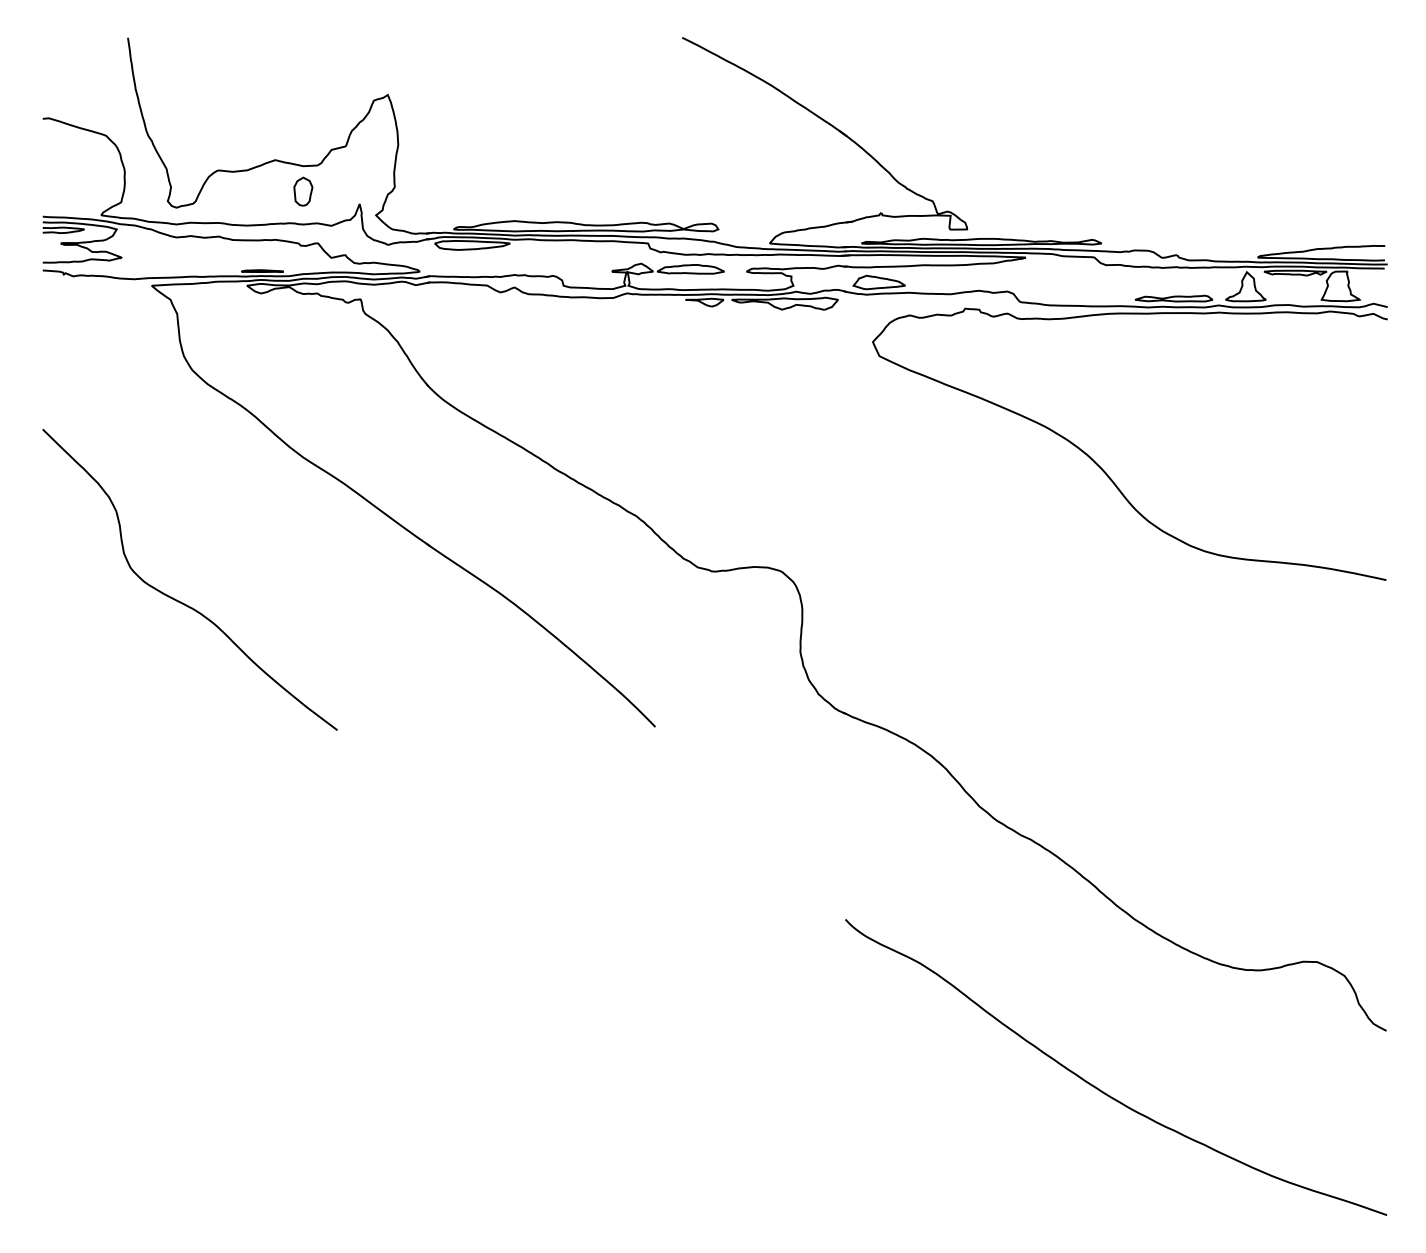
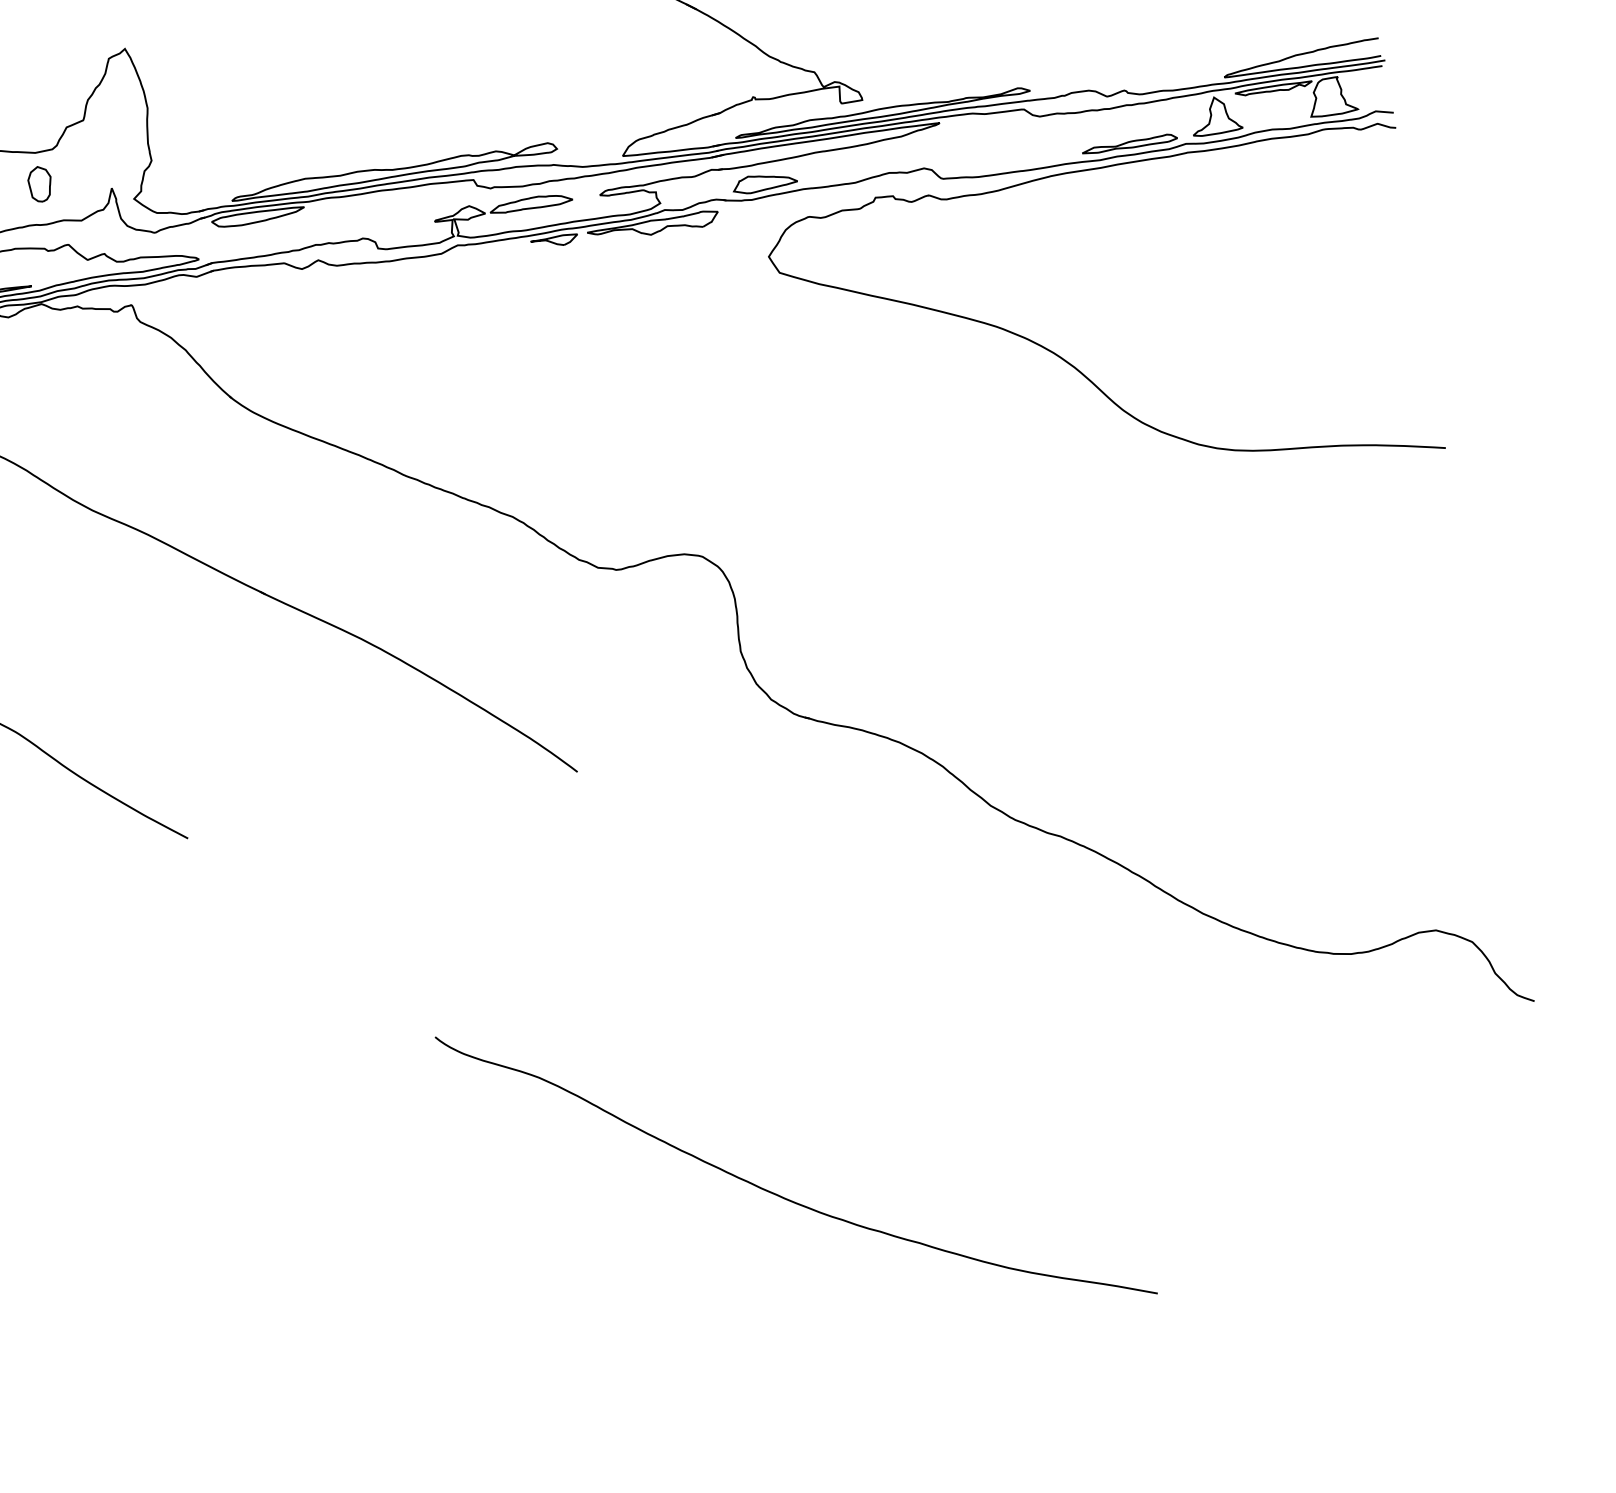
curve: (1099, 1088) -> (780, 1194), moved

